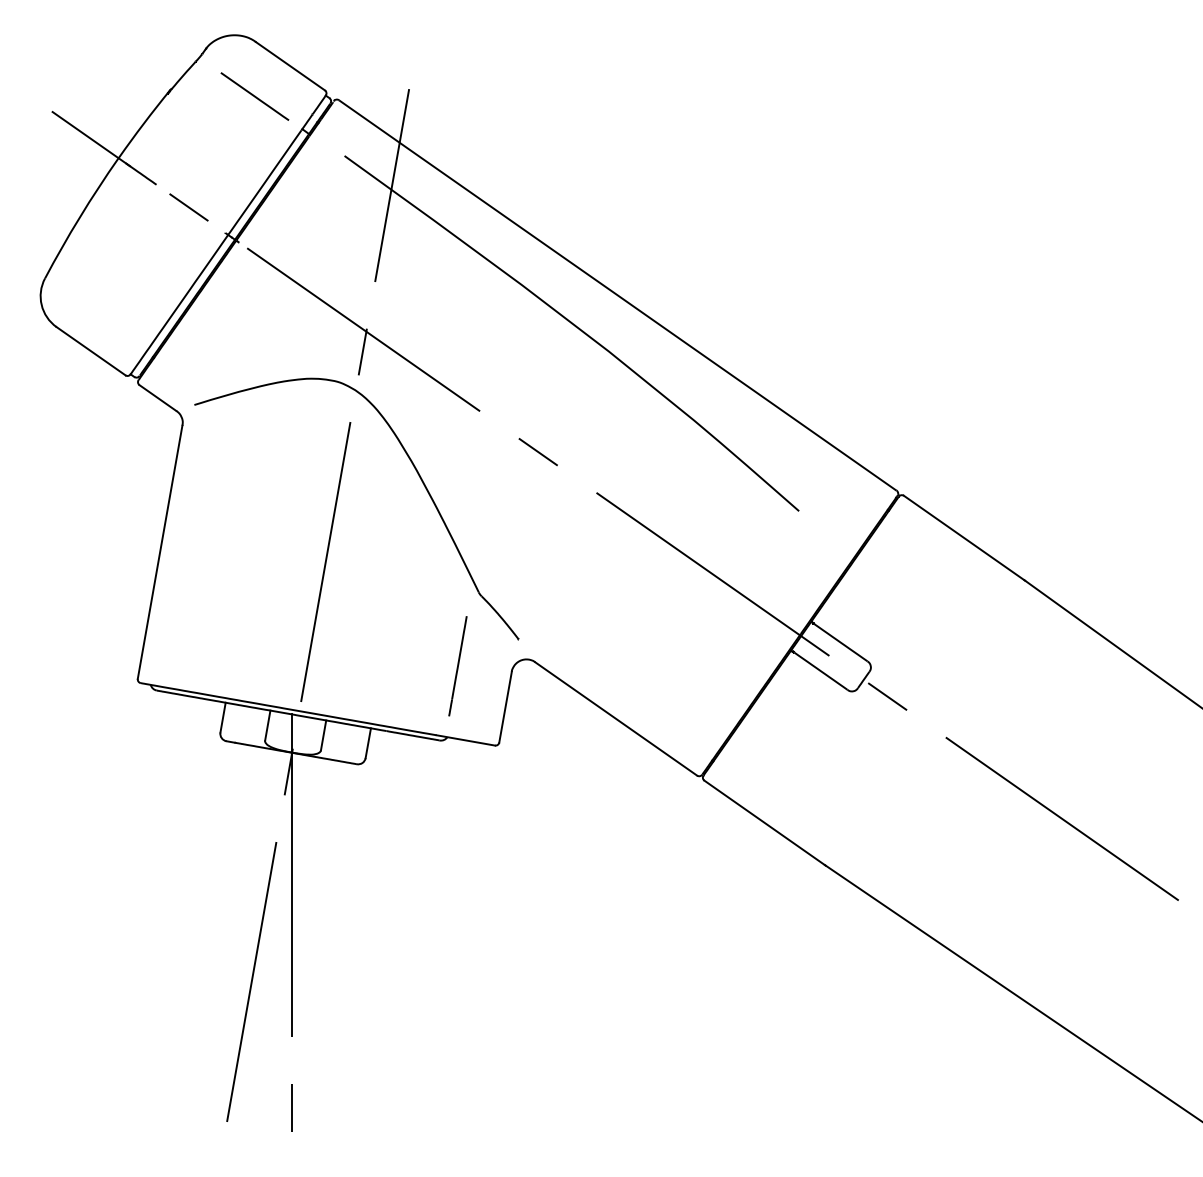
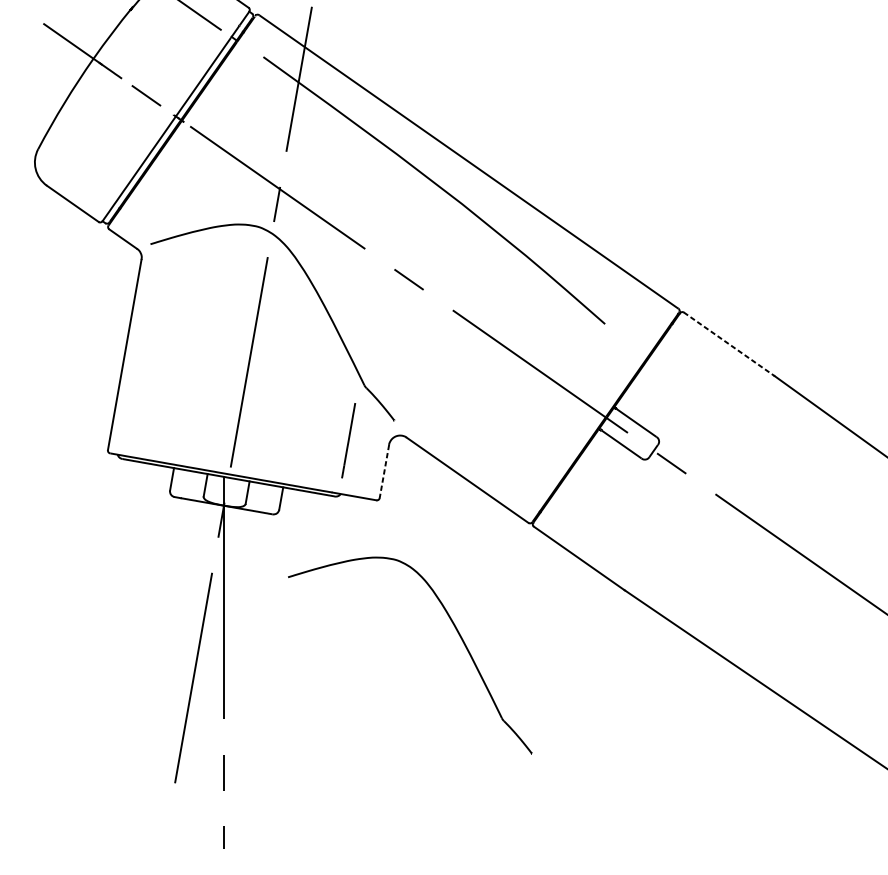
line: (964, 538) -> (729, 344), solid -> dashed
line: (505, 707) -> (384, 471), solid -> dashed
part: (601, 919) -> (456, 631), added

